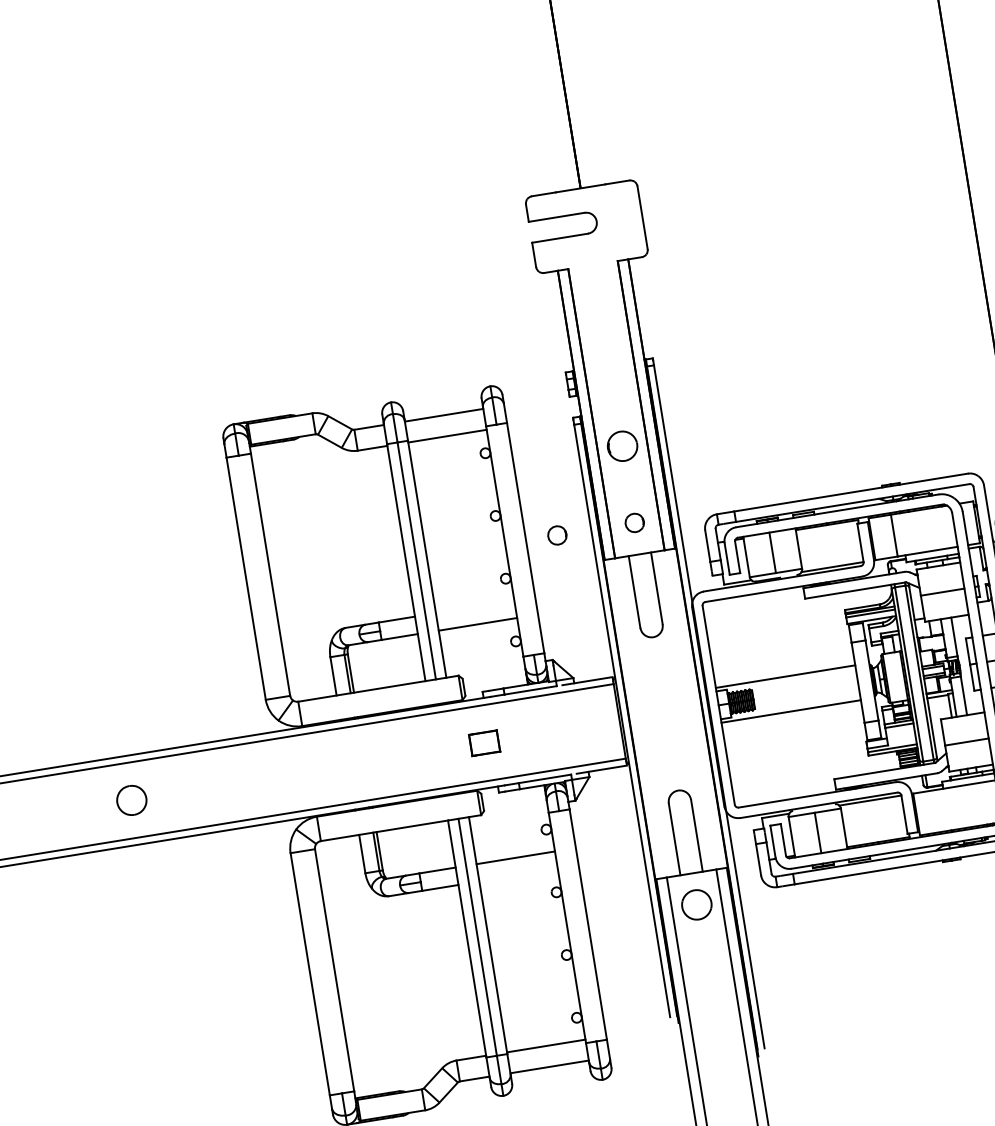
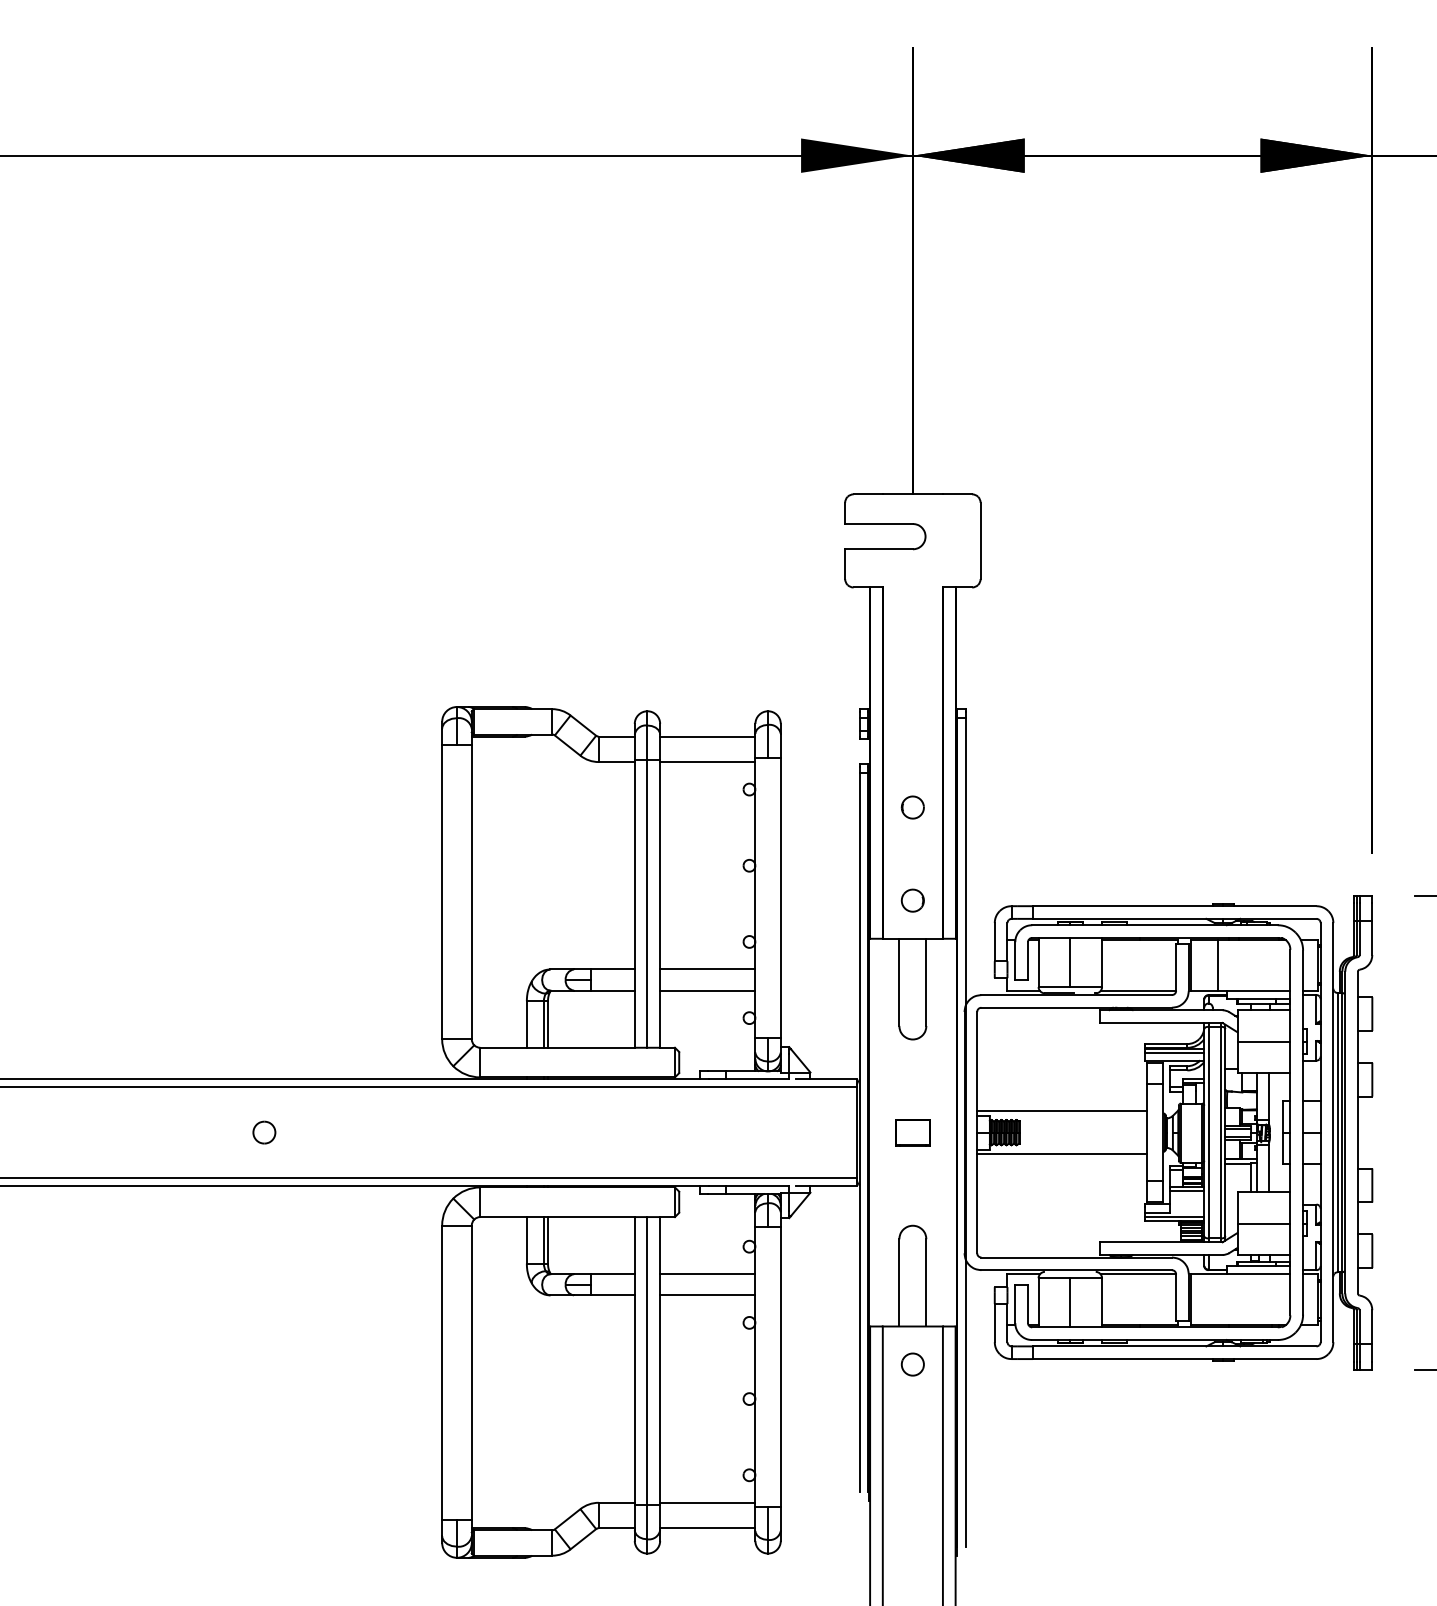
part: (622, 446) -> (912, 807), size x0.62
part: (557, 535) -> (818, 900), removed
line: (474, 606) -> (707, 969), added
part: (484, 743) -> (912, 1132), moved
part: (131, 800) -> (264, 1132), size x0.62
line: (518, 875) -> (707, 1295), added
part: (696, 904) -> (912, 1364), size x0.62

